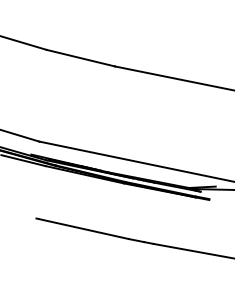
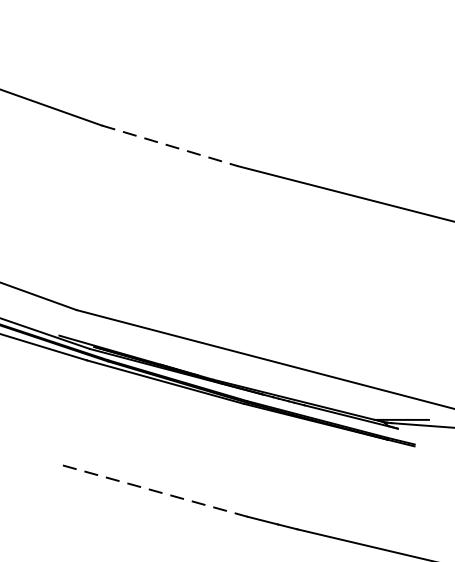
line: (81, 58) -> (171, 146), solid -> dashed
line: (83, 228) -> (157, 490), solid -> dashed

